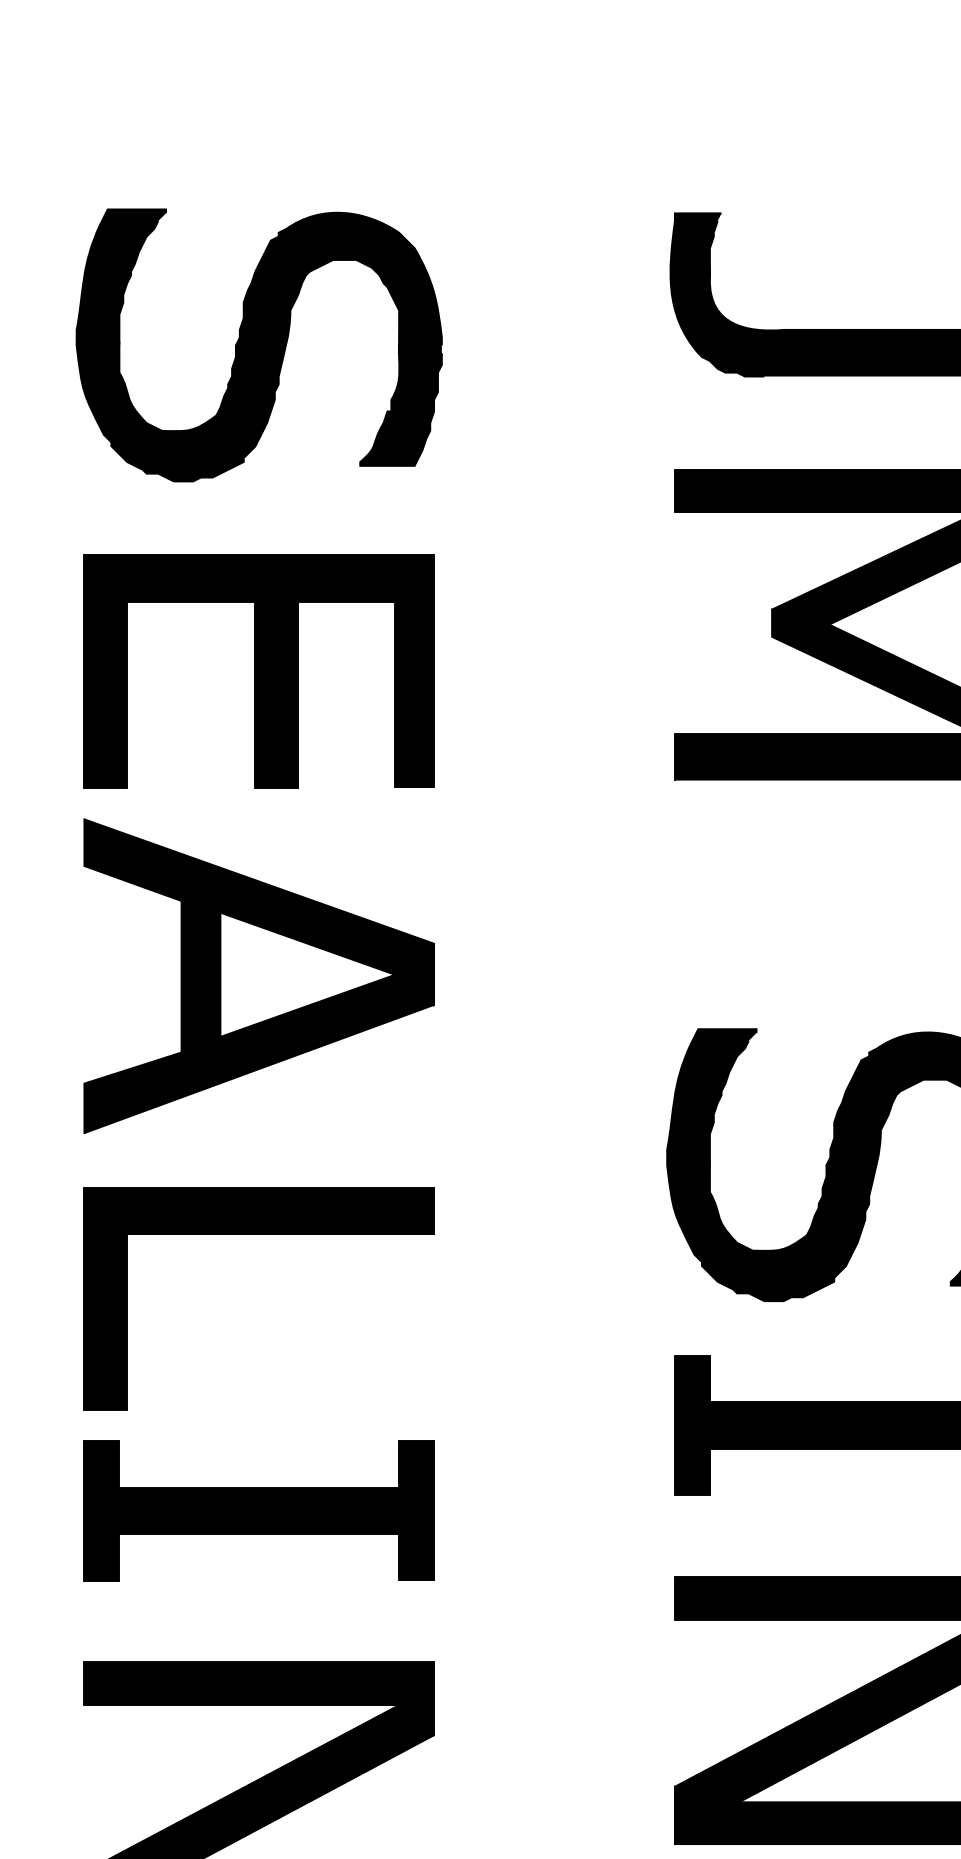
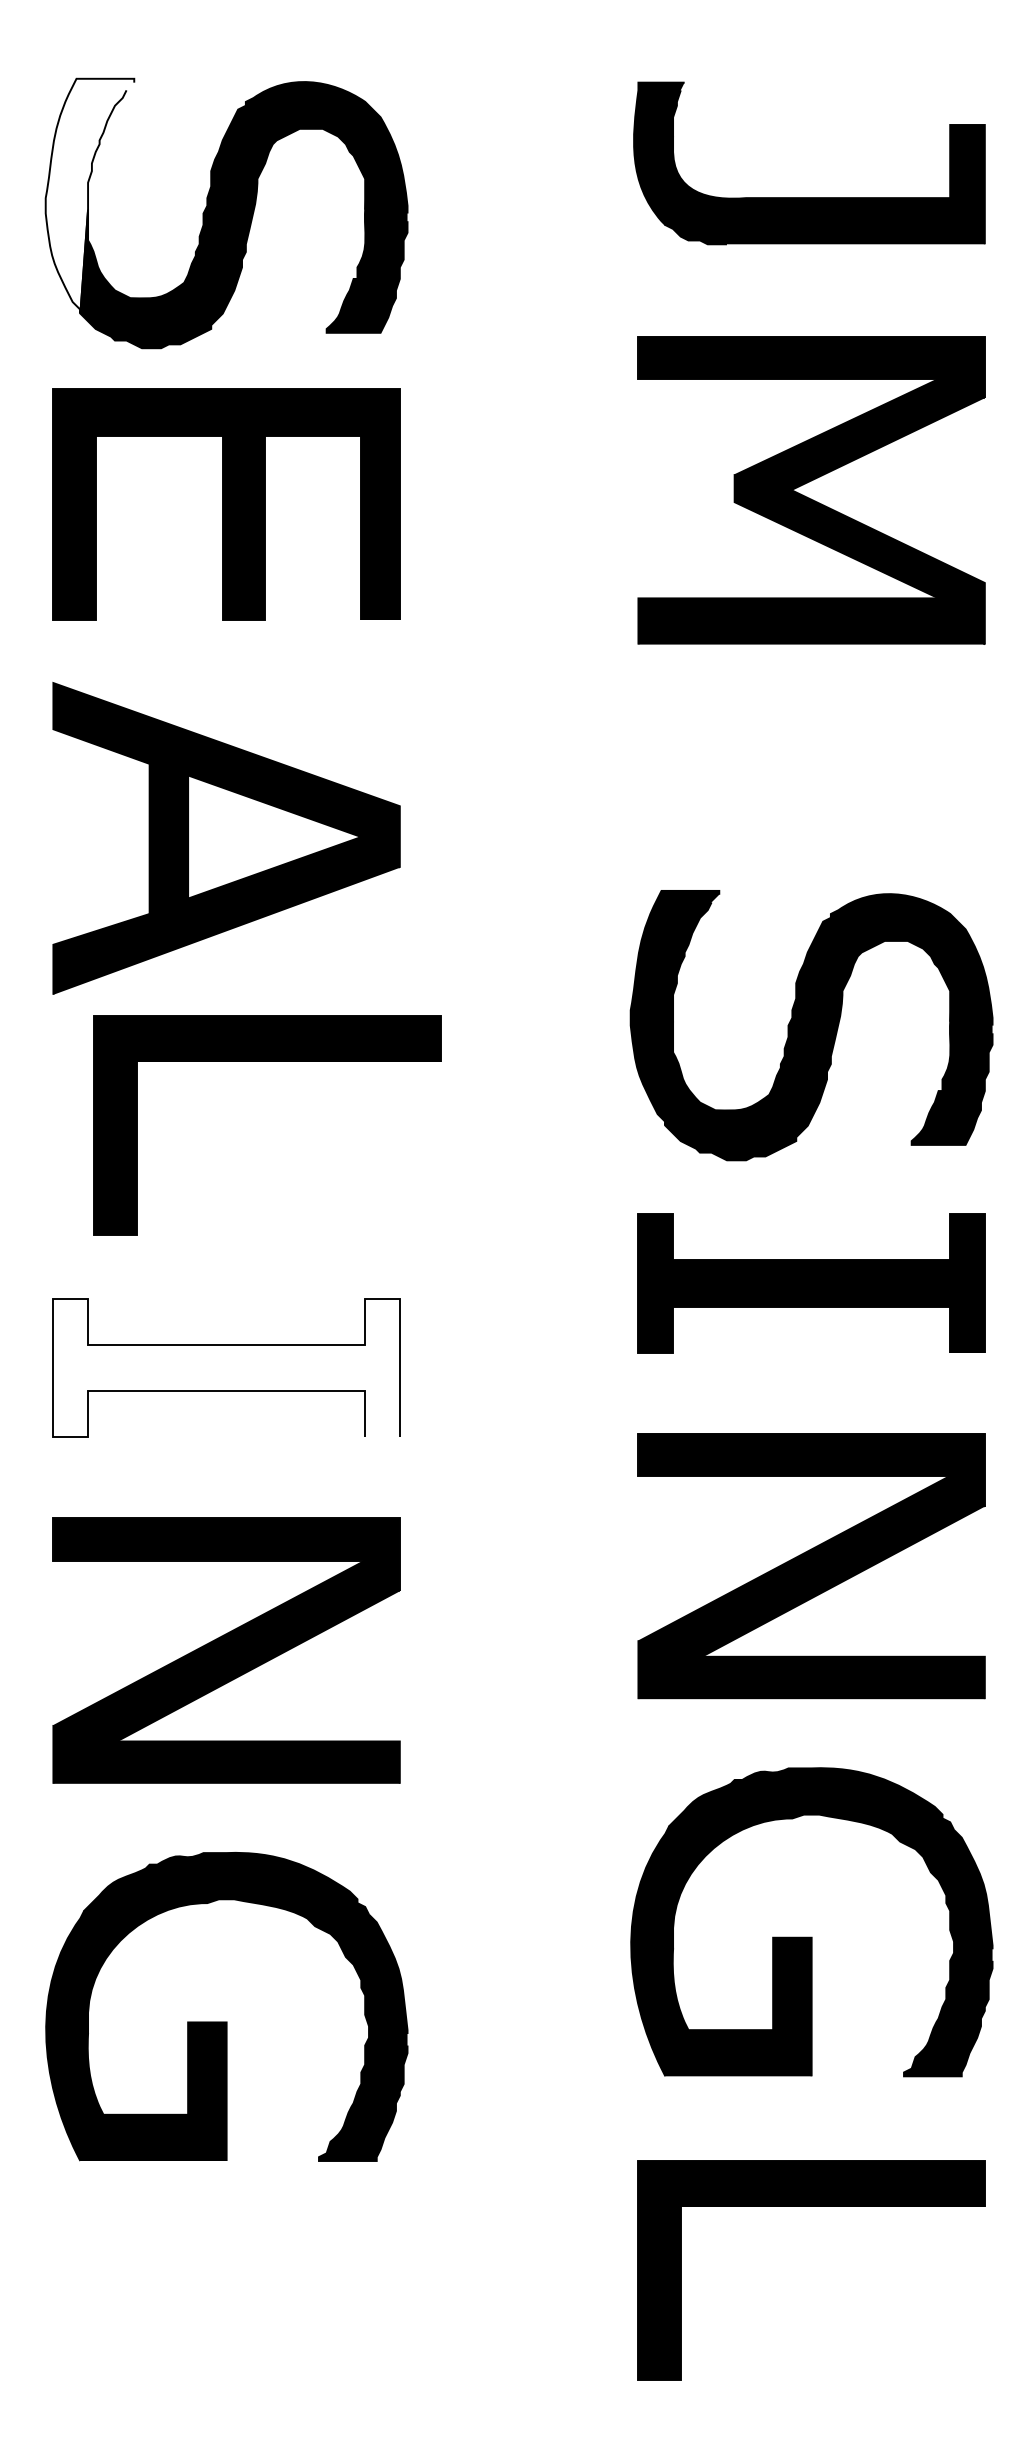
fill: (120, 327) -> (89, 195), removed
part: (259, 671) -> (226, 504), moved
part: (259, 1234) -> (267, 1061), moved
fill: (259, 1510) -> (226, 1367), removed

